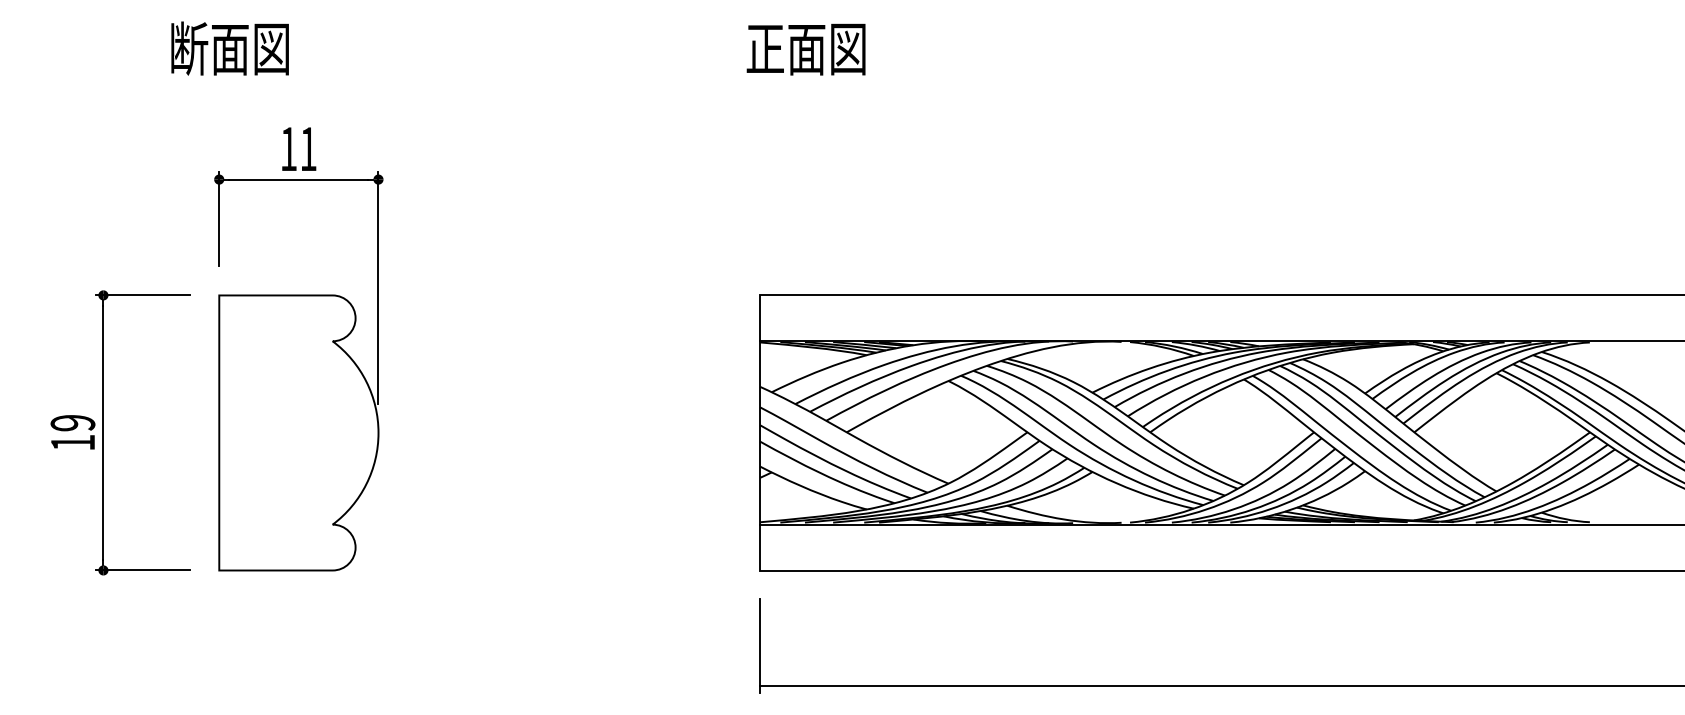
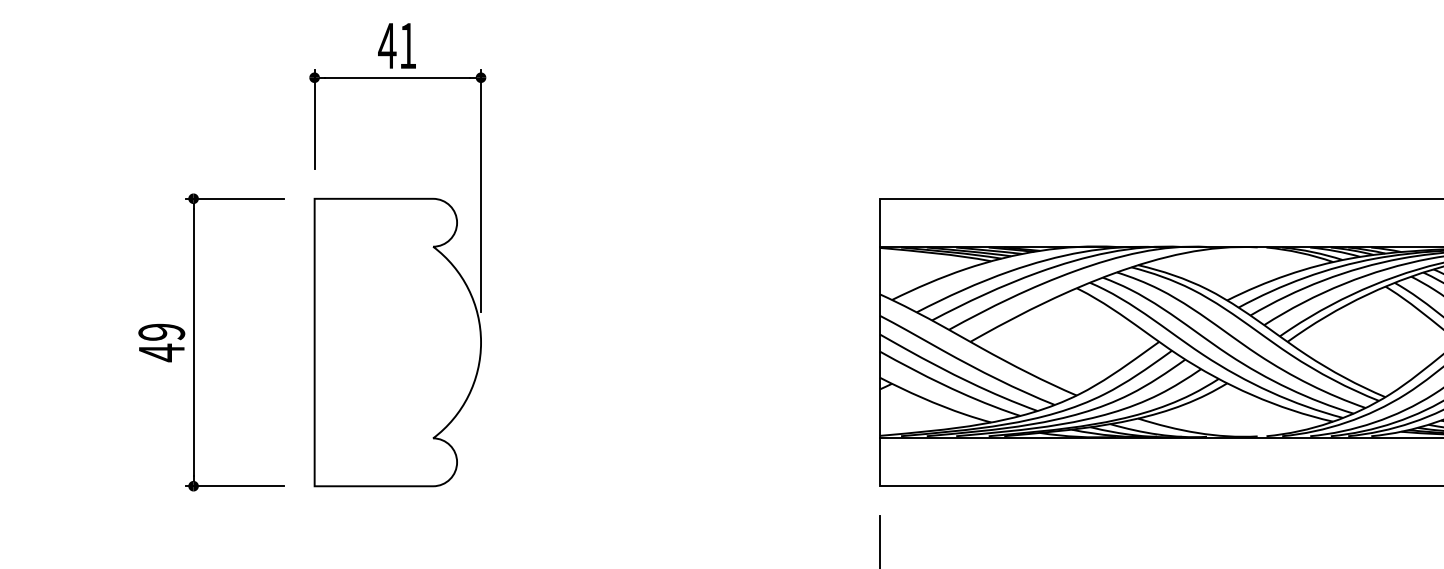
text: (288, 148) -> (386, 45), 11 -> 41
text: (72, 442) -> (161, 352), 19 -> 49

